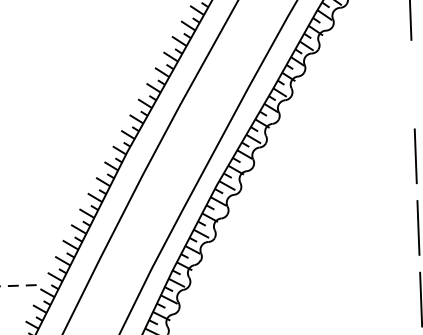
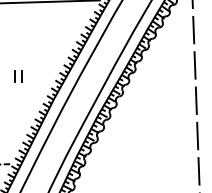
line: (411, 84) -> (194, 65), added
part: (54, 107) -> (18, 76), added

